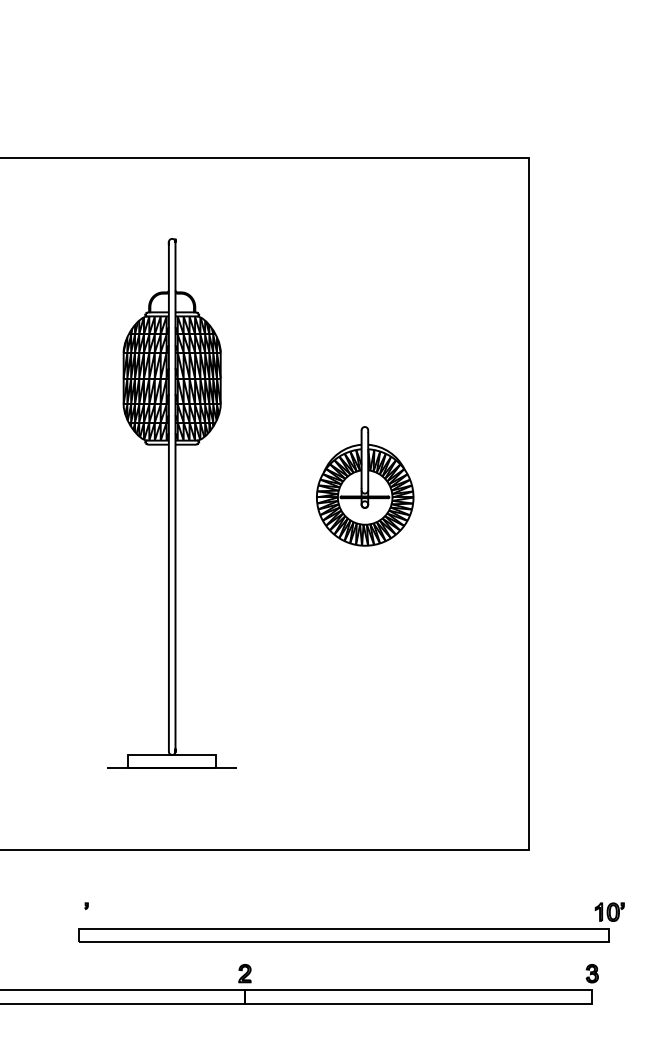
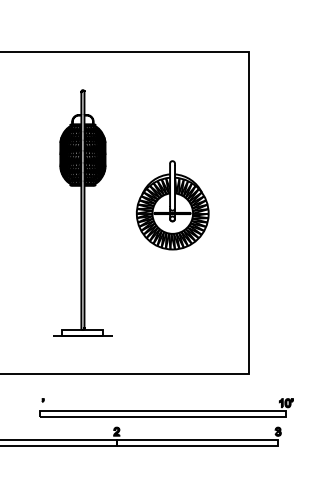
part: (364, 484) -> (172, 204), size x1.6

